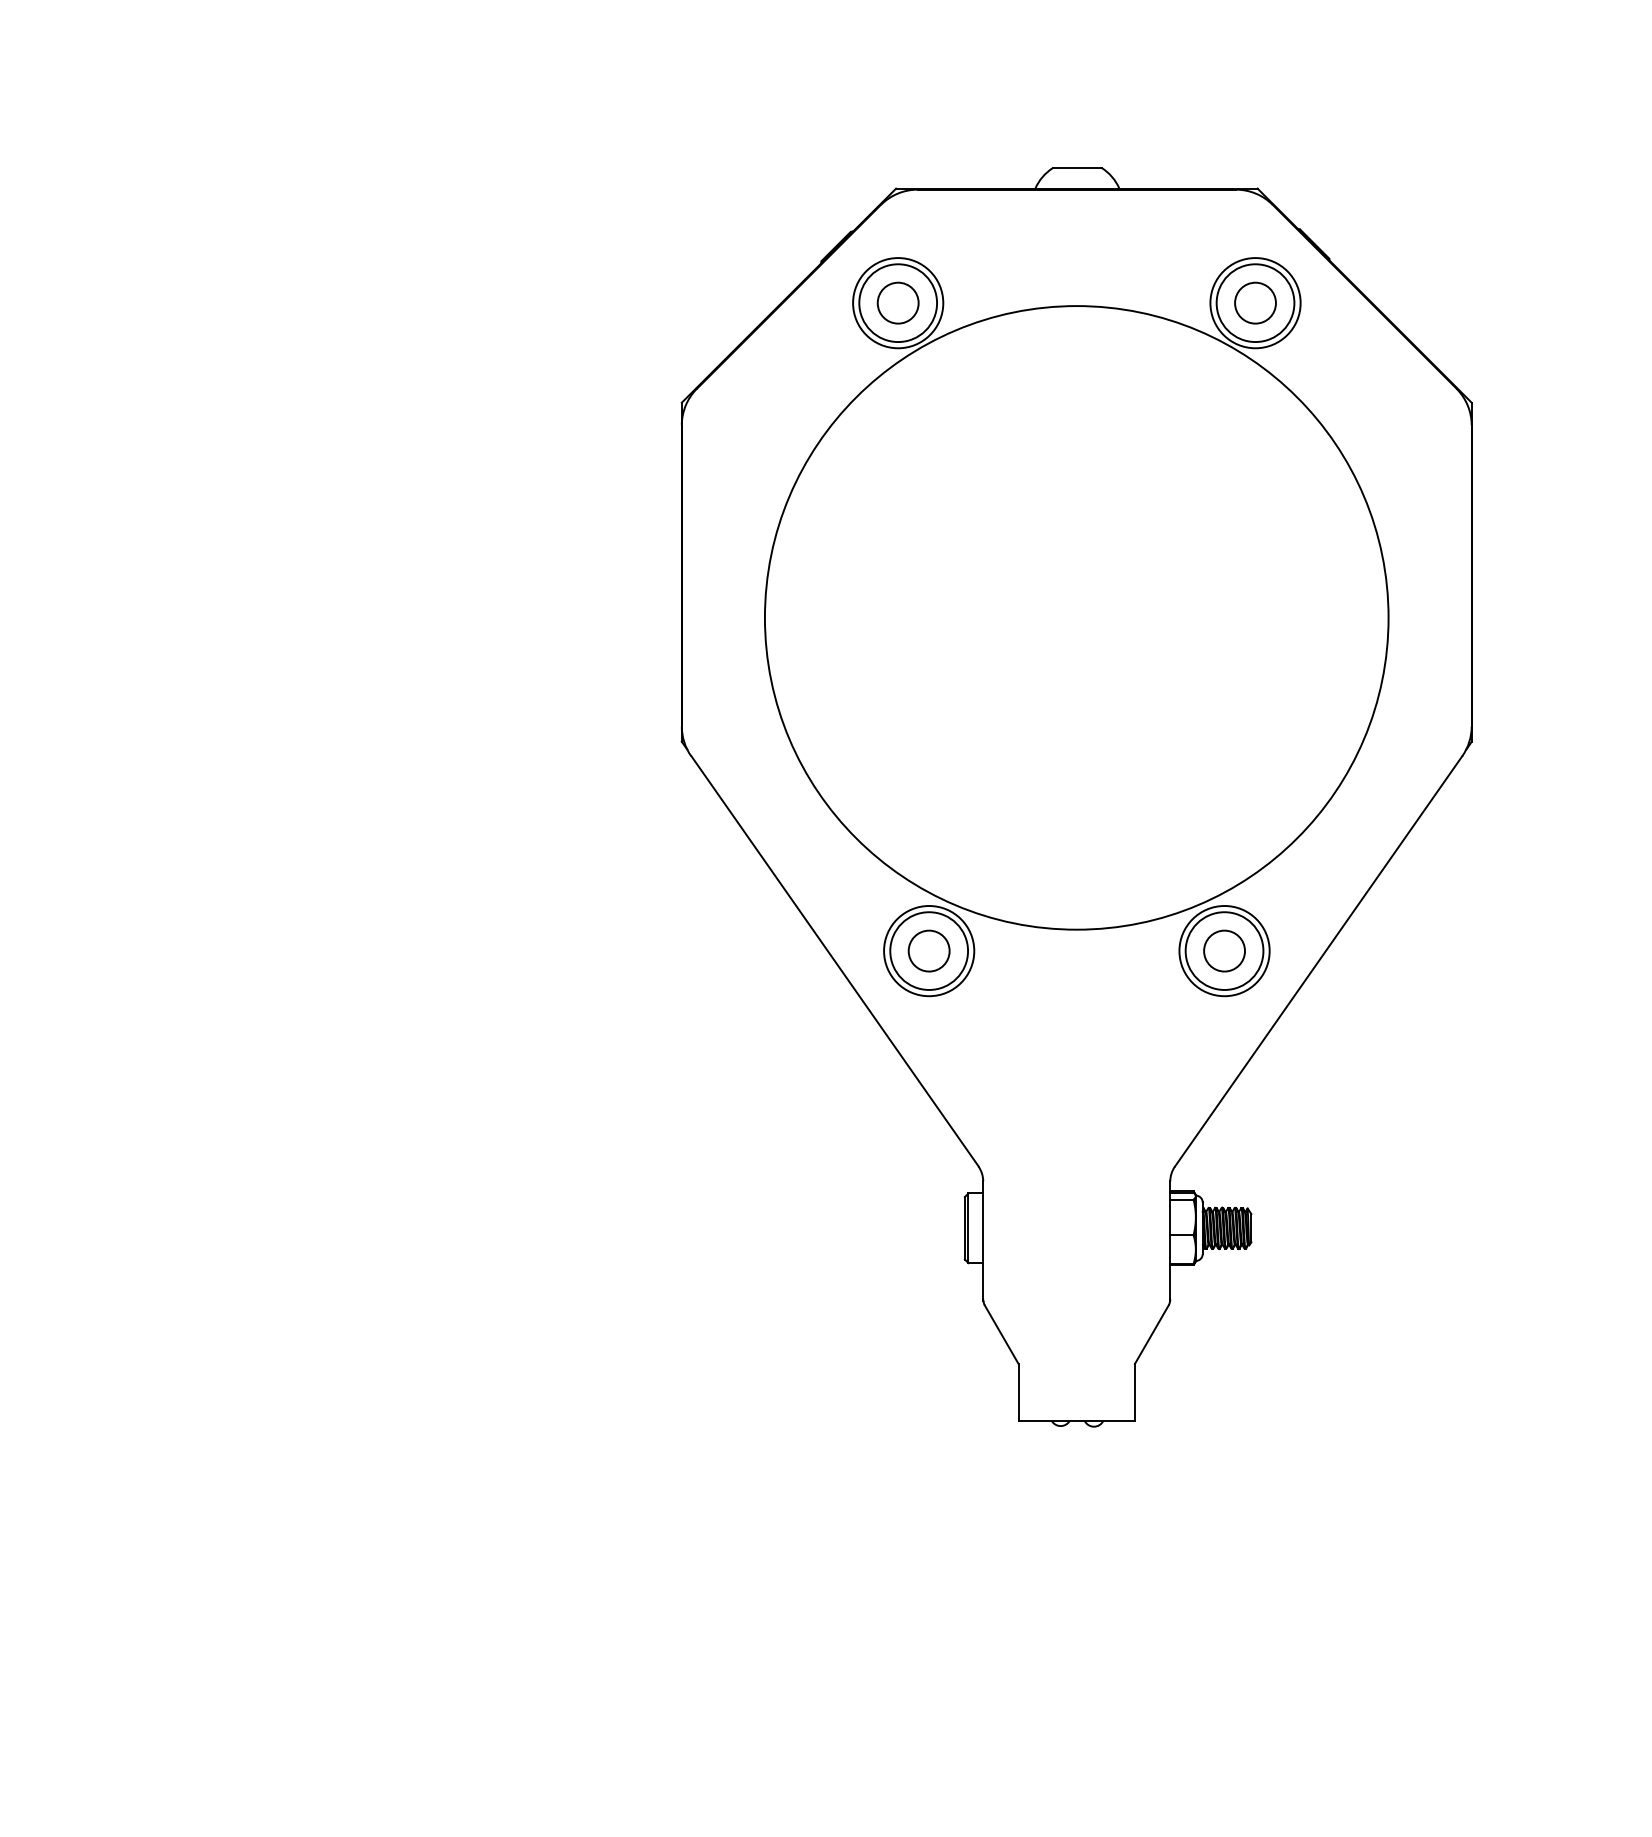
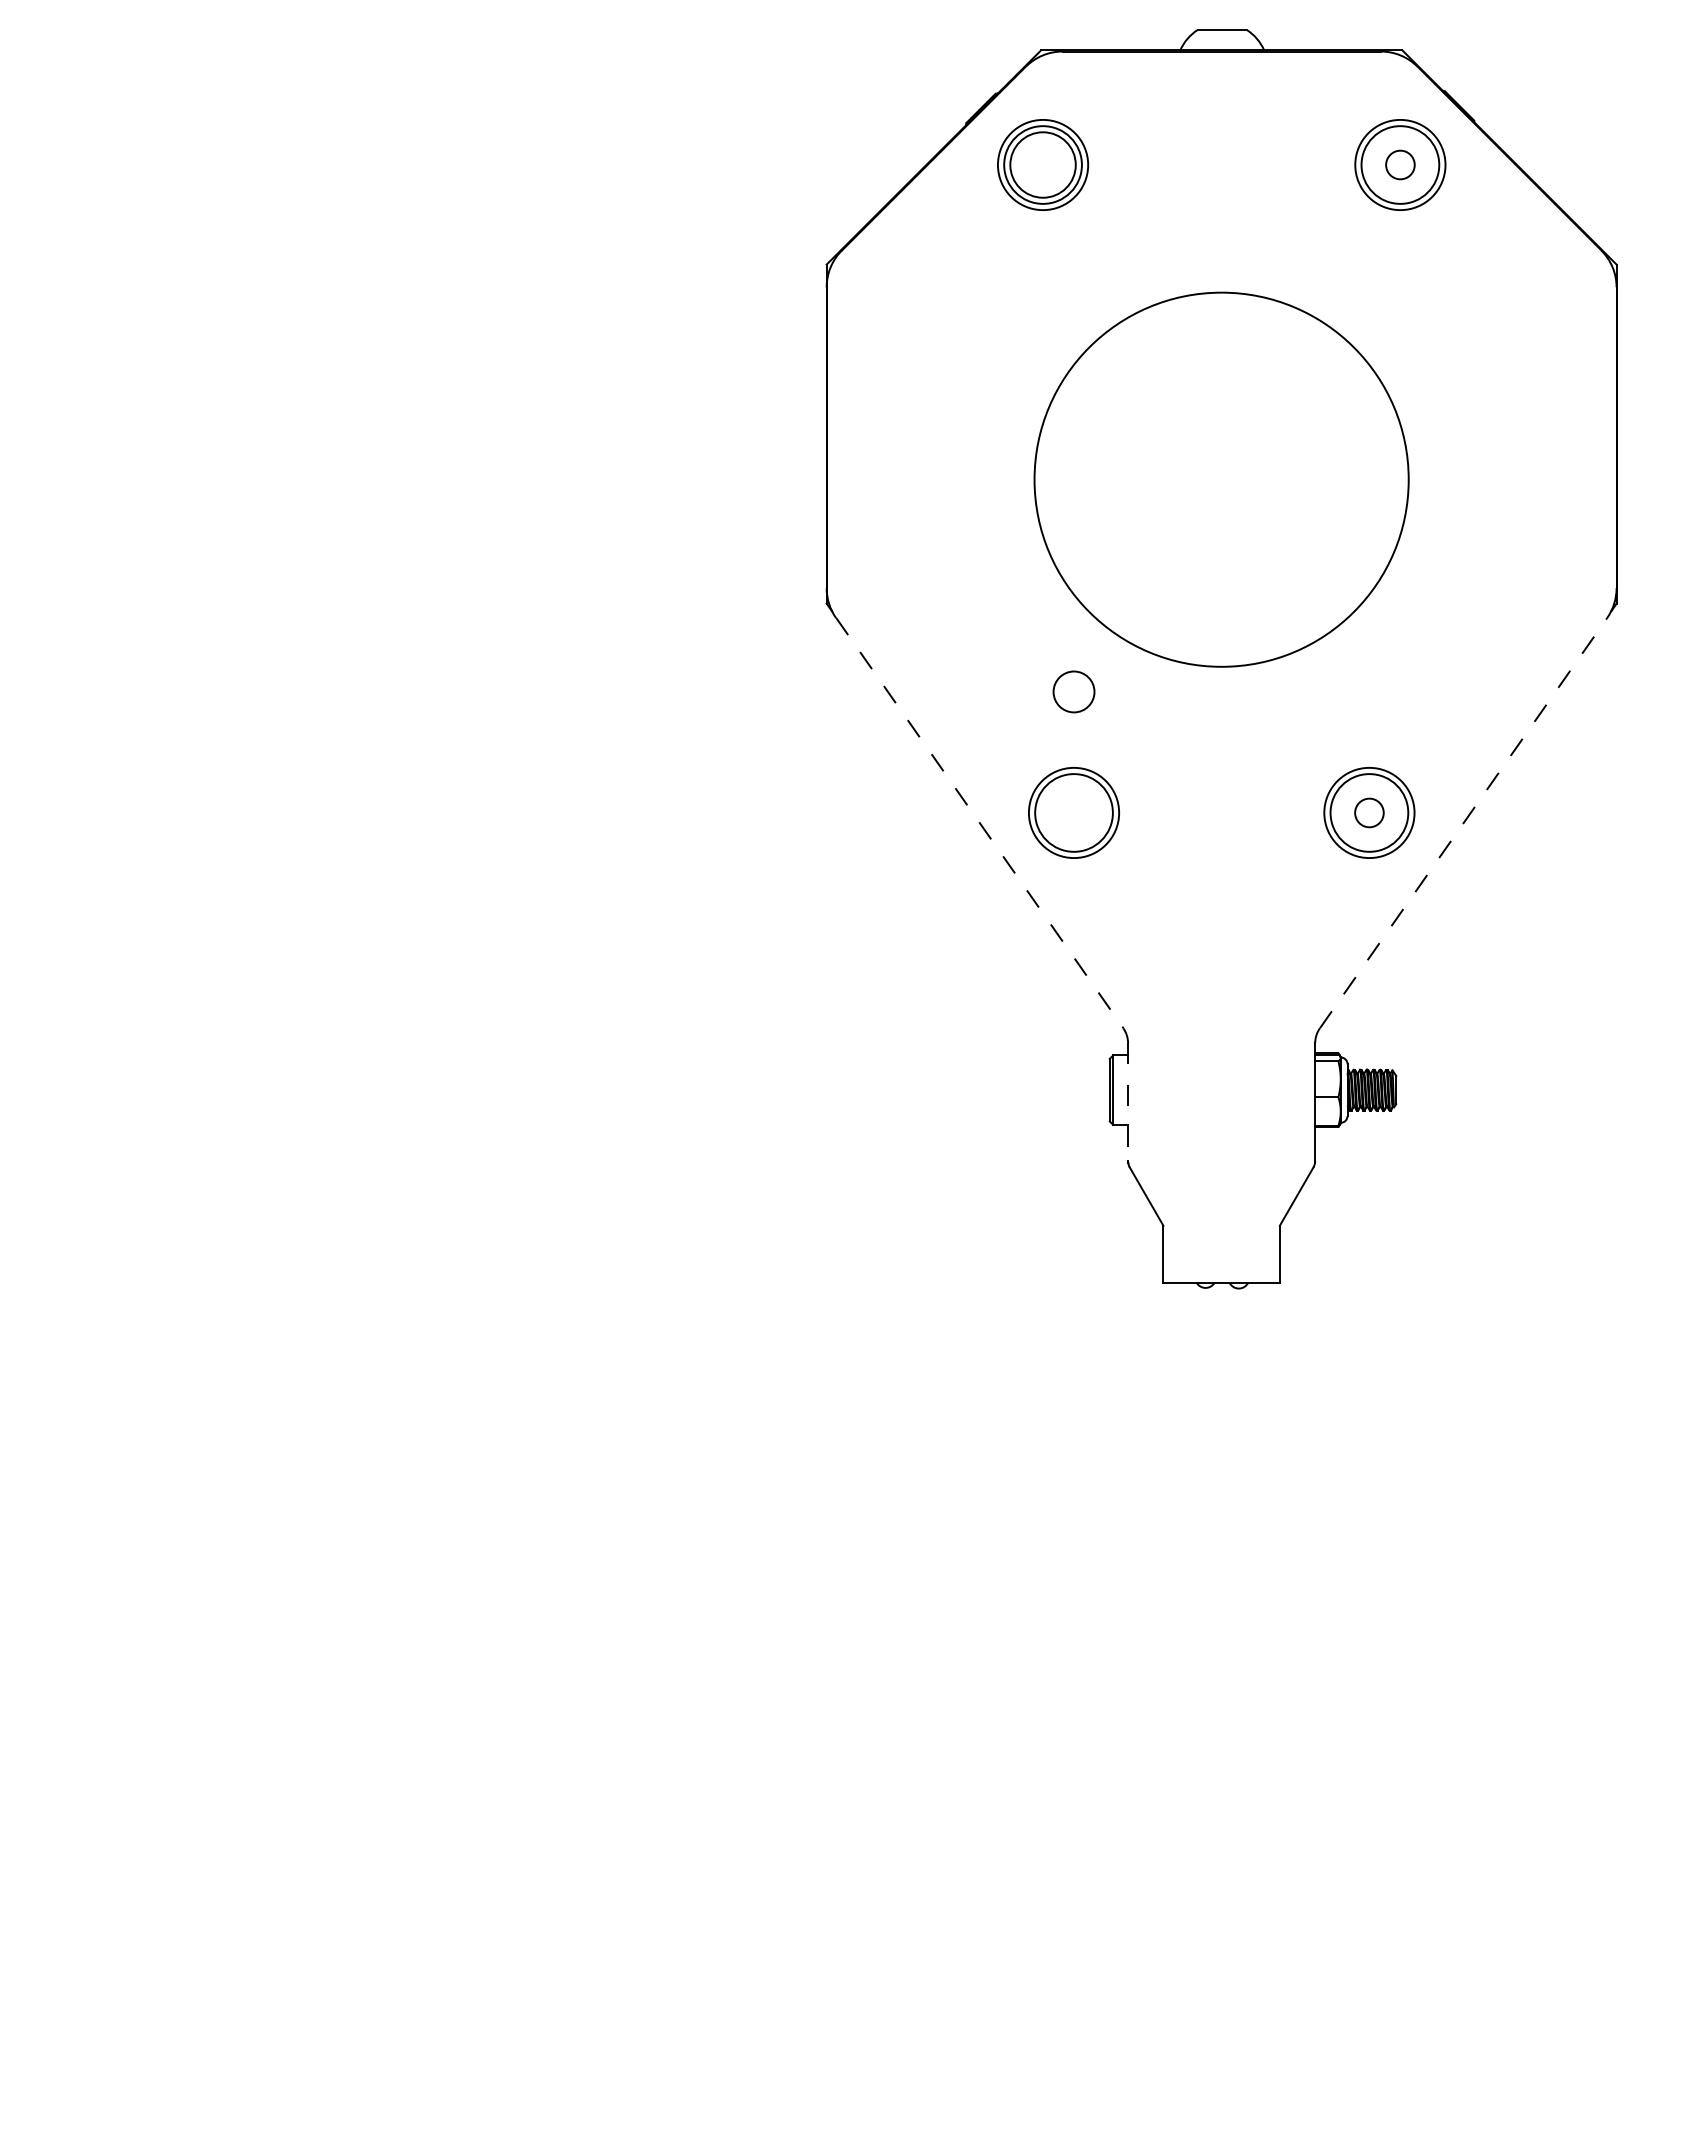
circle: (897, 302) -> (1042, 164), size x1.6
circle: (1255, 302) -> (1400, 164), size x0.7
circle: (1076, 617) -> (1221, 479), size x0.6
circle: (928, 950) -> (1073, 691), moved
circle: (1224, 950) -> (1369, 812), size x0.7
line: (1318, 960) -> (1463, 822), solid -> dashed
line: (835, 961) -> (980, 823), solid -> dashed
line: (983, 1240) -> (1128, 1102), solid -> dashed

